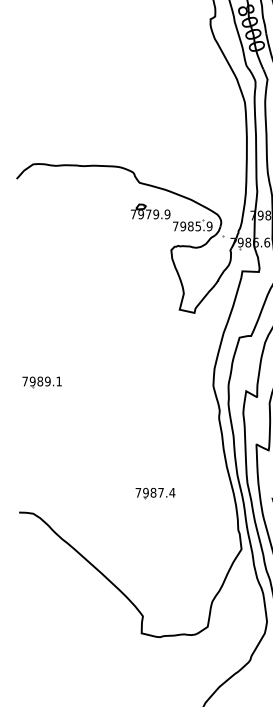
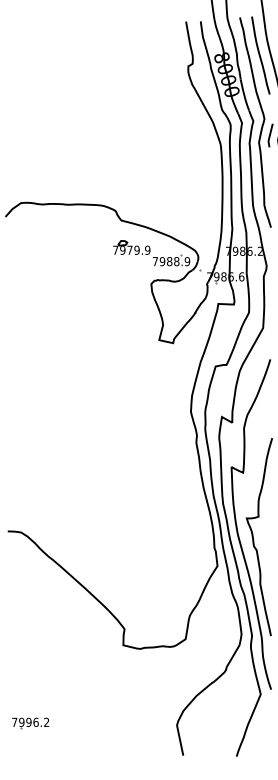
text: (198, 226) -> (176, 261), 7985.9 -> 7988.9
part: (42, 382) -> (29, 408), removed
part: (155, 493) -> (136, 513), removed

